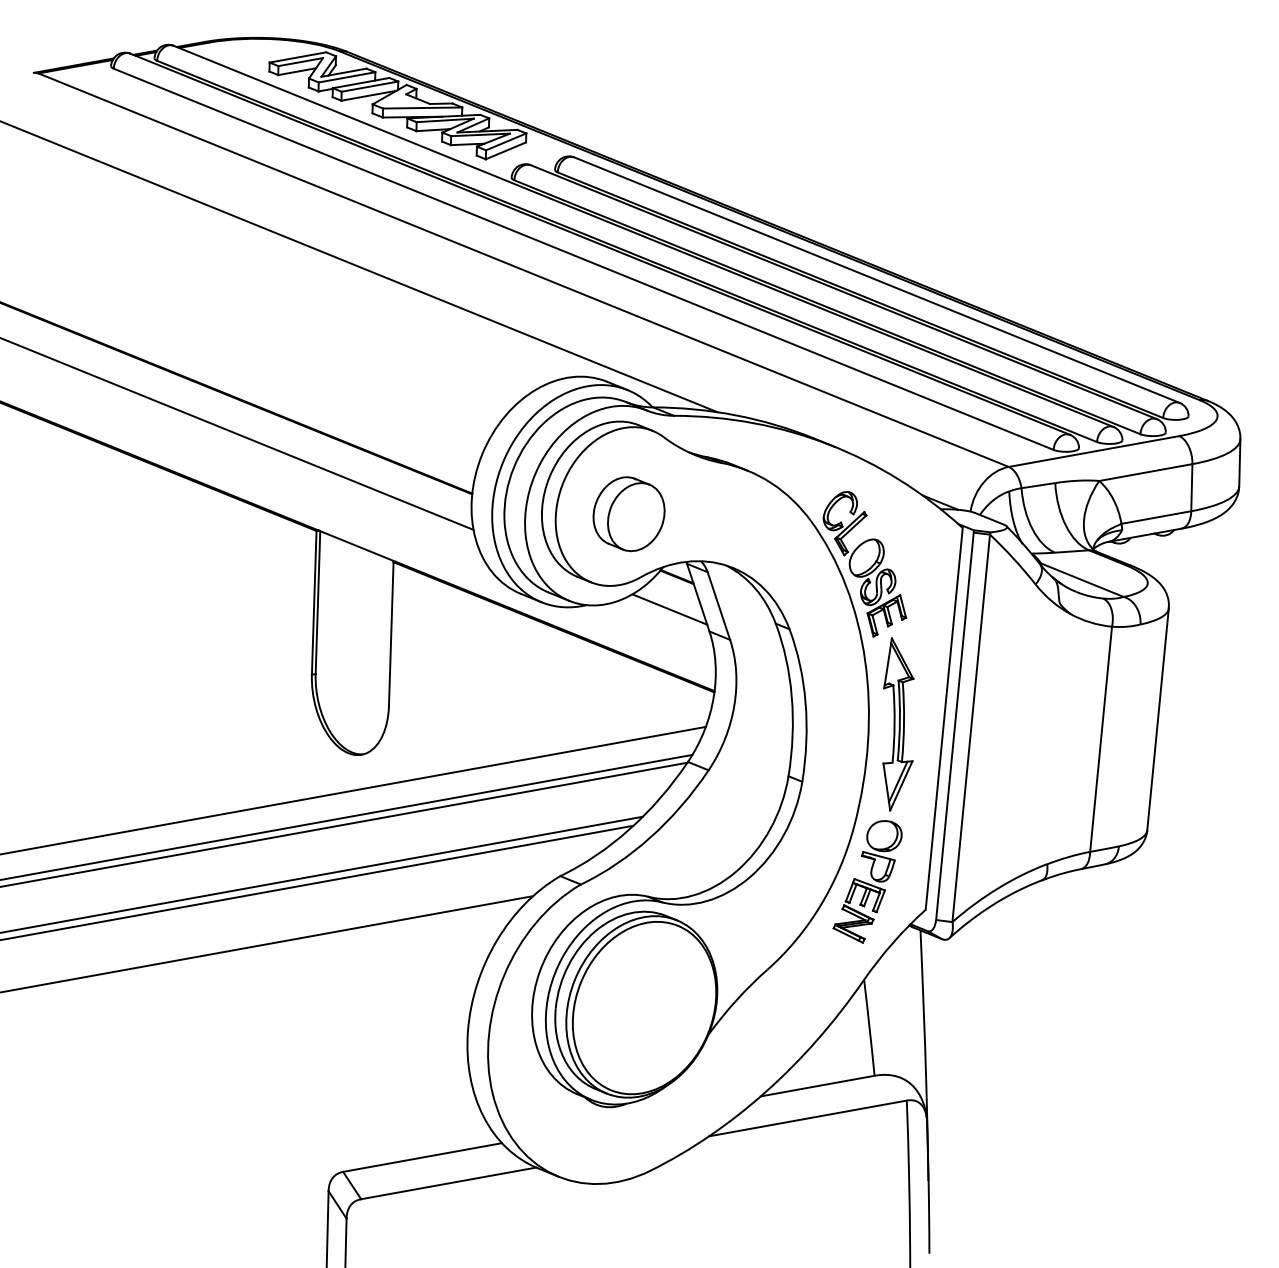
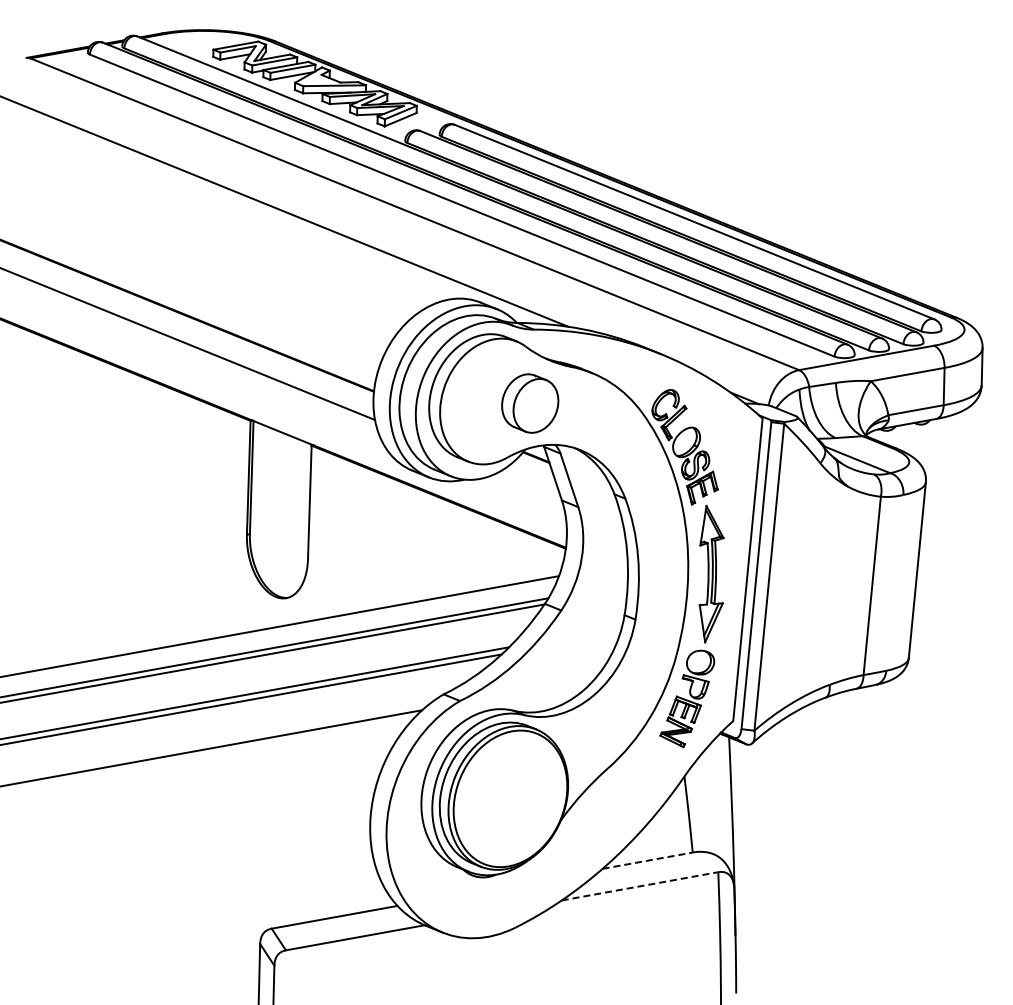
part: (629, 514) -> (530, 403), moved
line: (669, 610) -> (530, 483), removed
line: (817, 1085) -> (647, 860), solid -> dashed
line: (808, 1118) -> (640, 886), solid -> dashed

